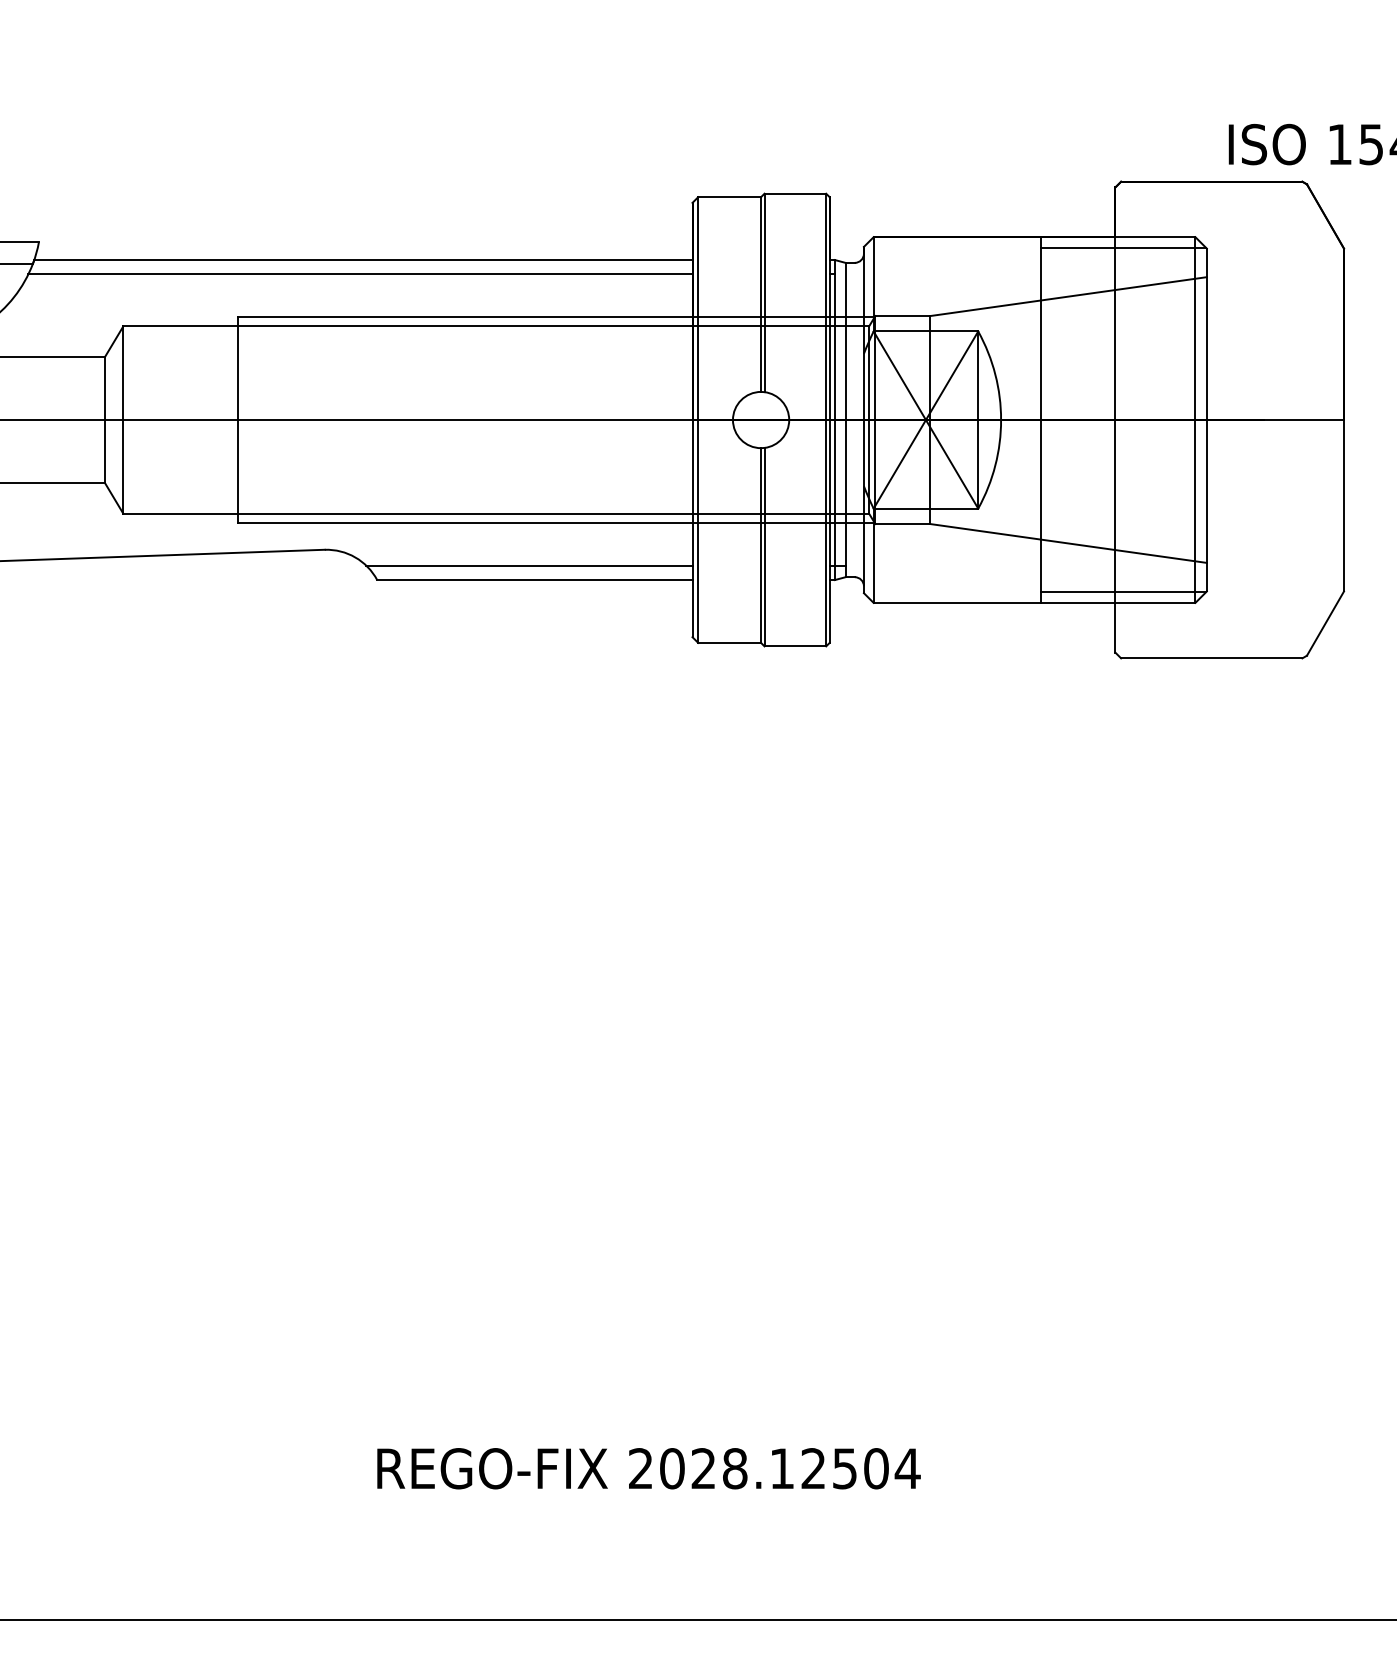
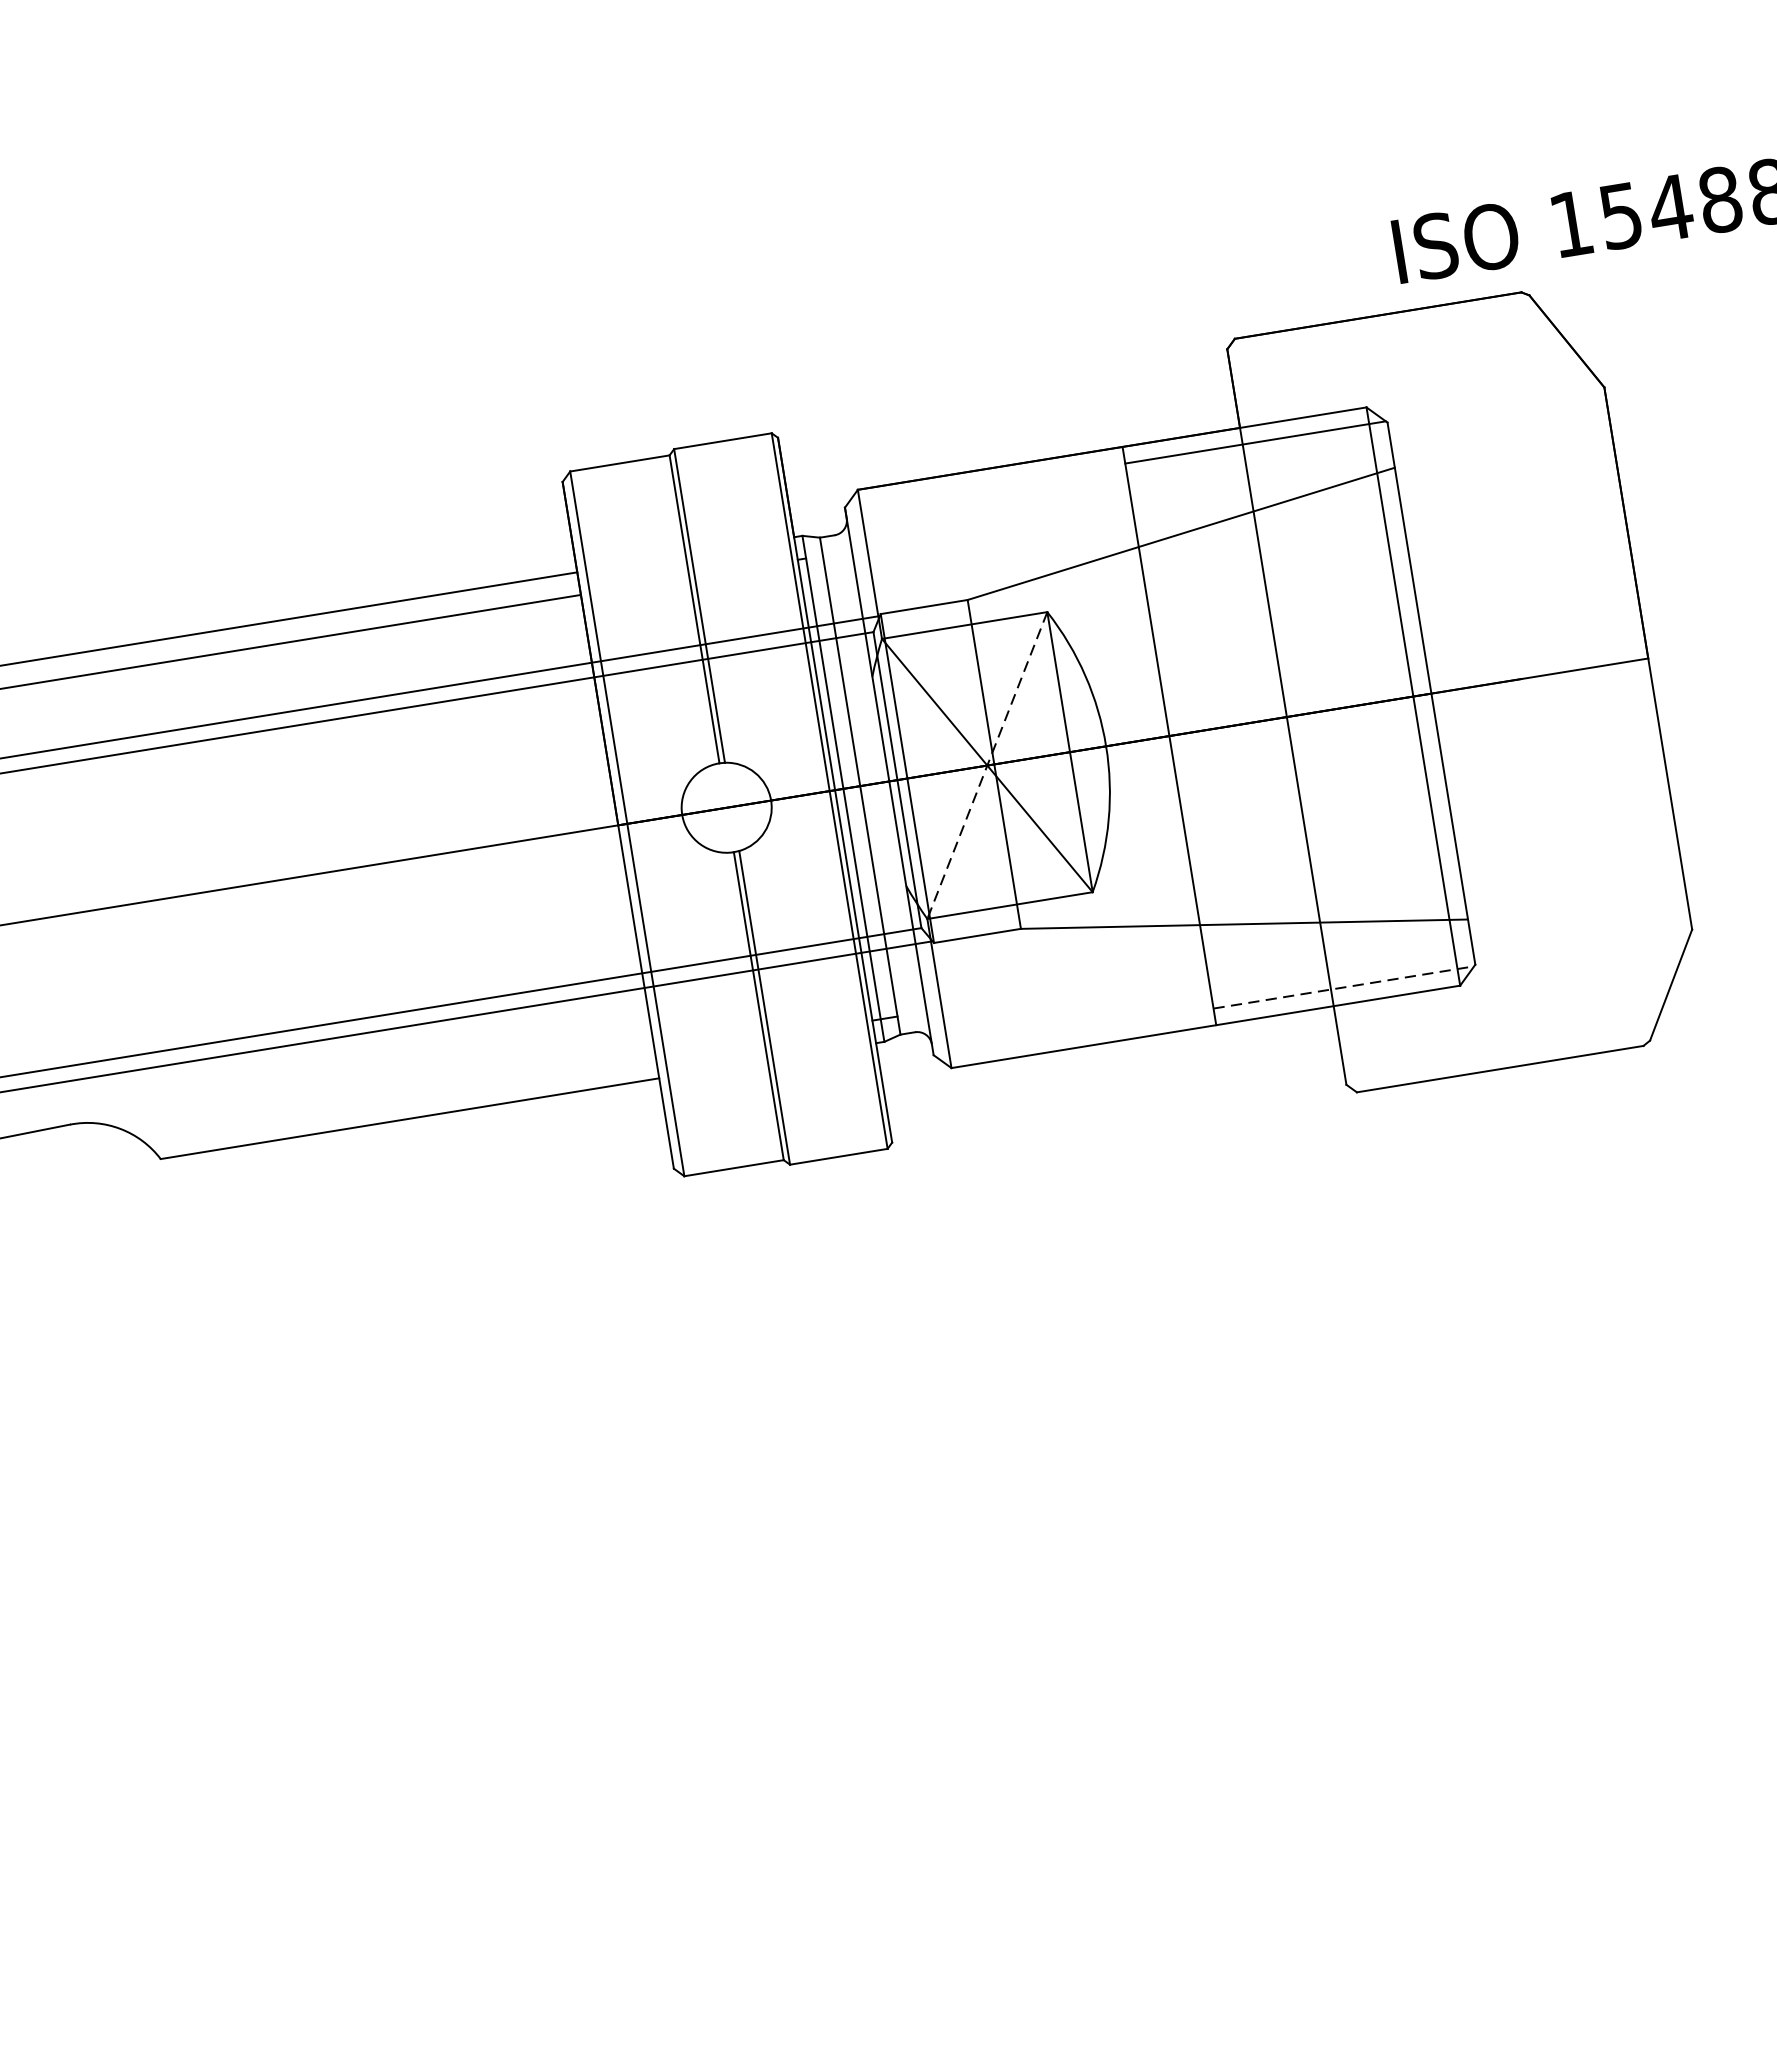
line: (925, 420) -> (986, 766), solid -> dashed
line: (529, 565) -> (397, 1097), removed
line: (1124, 592) -> (1345, 987), solid -> dashed

